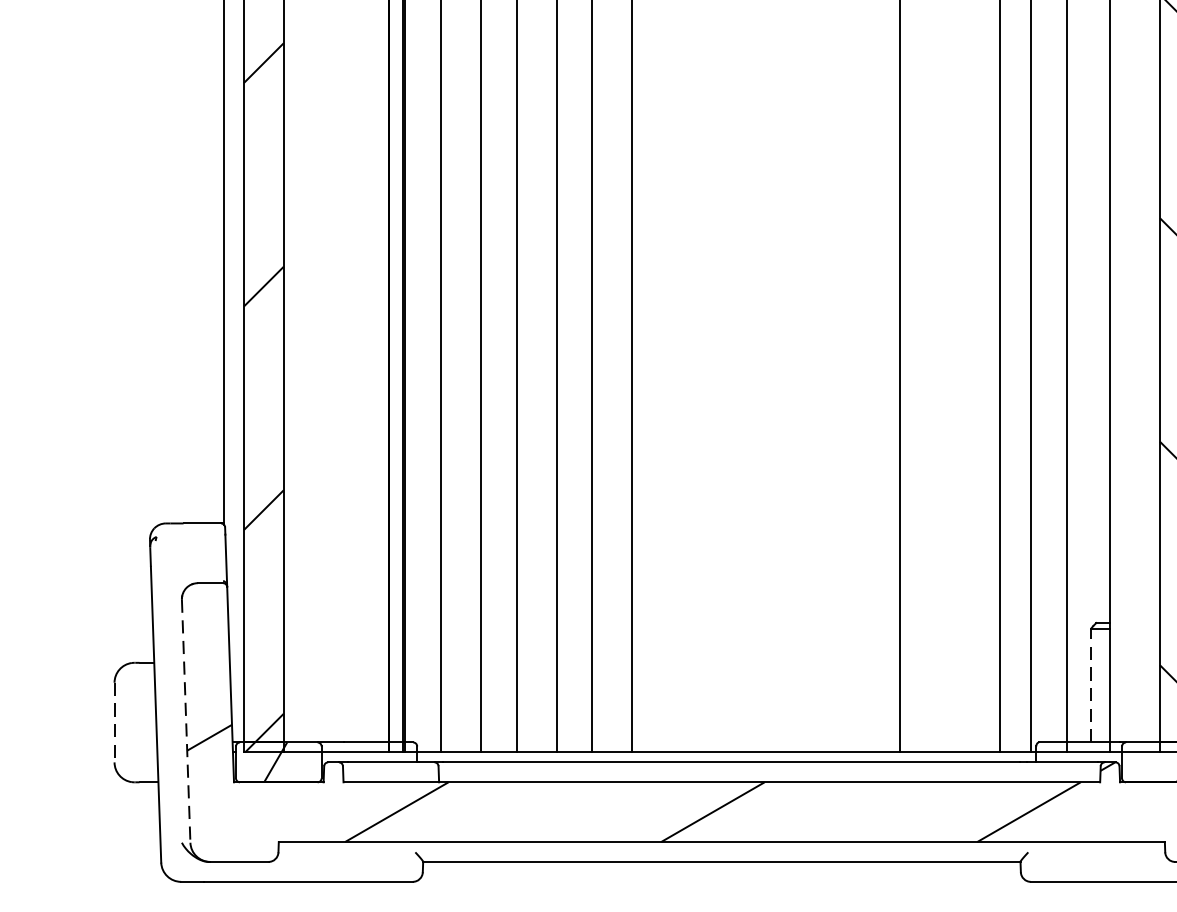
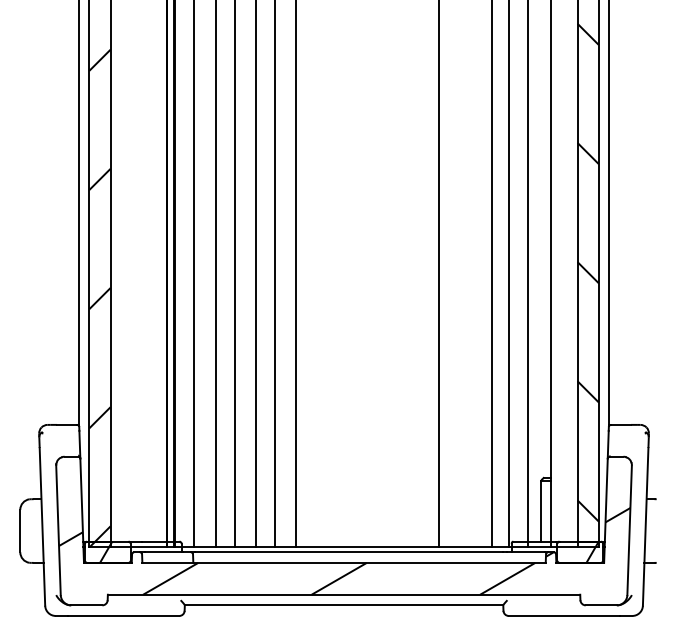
line: (1090, 684) -> (540, 510), dashed -> solid
line: (186, 721) -> (58, 530), dashed -> solid
line: (114, 723) -> (20, 531), dashed -> solid

